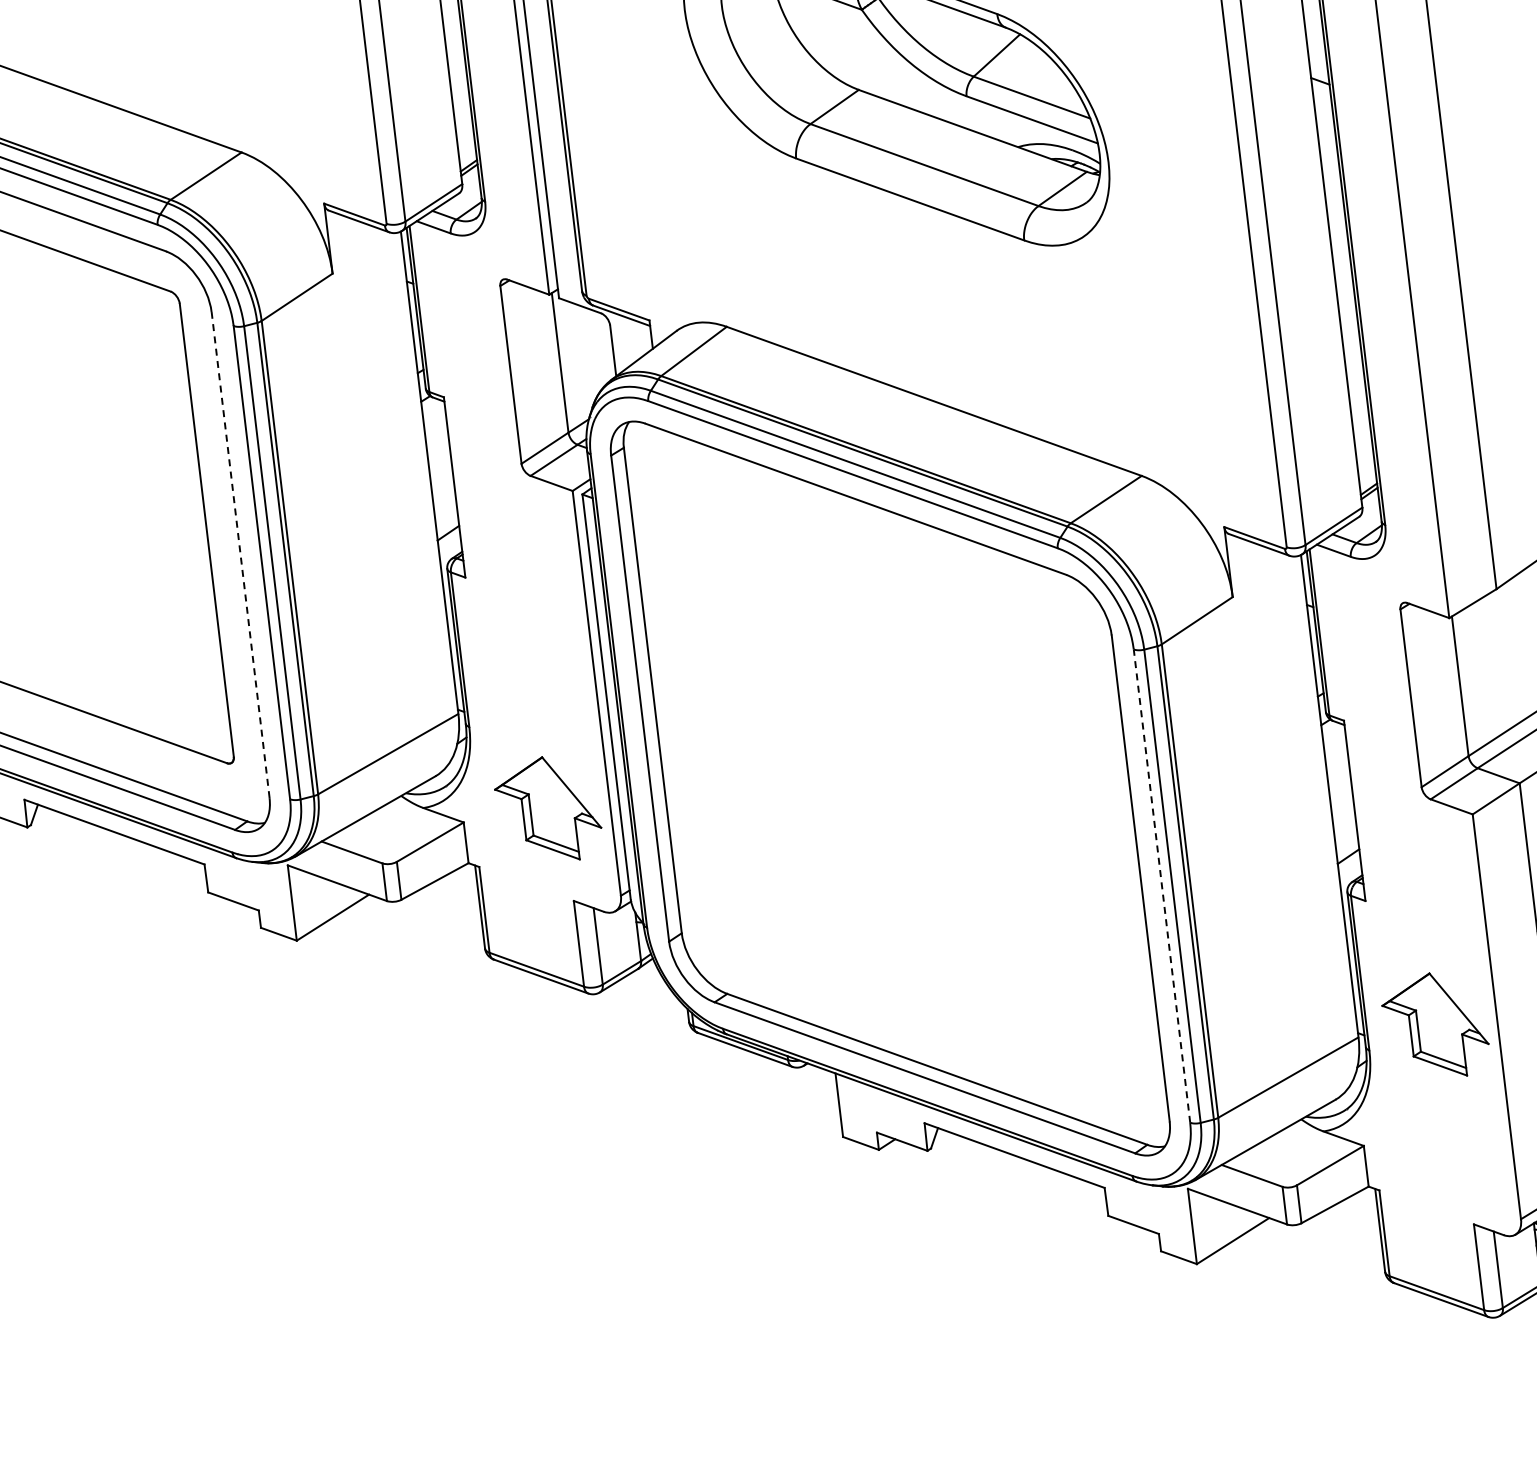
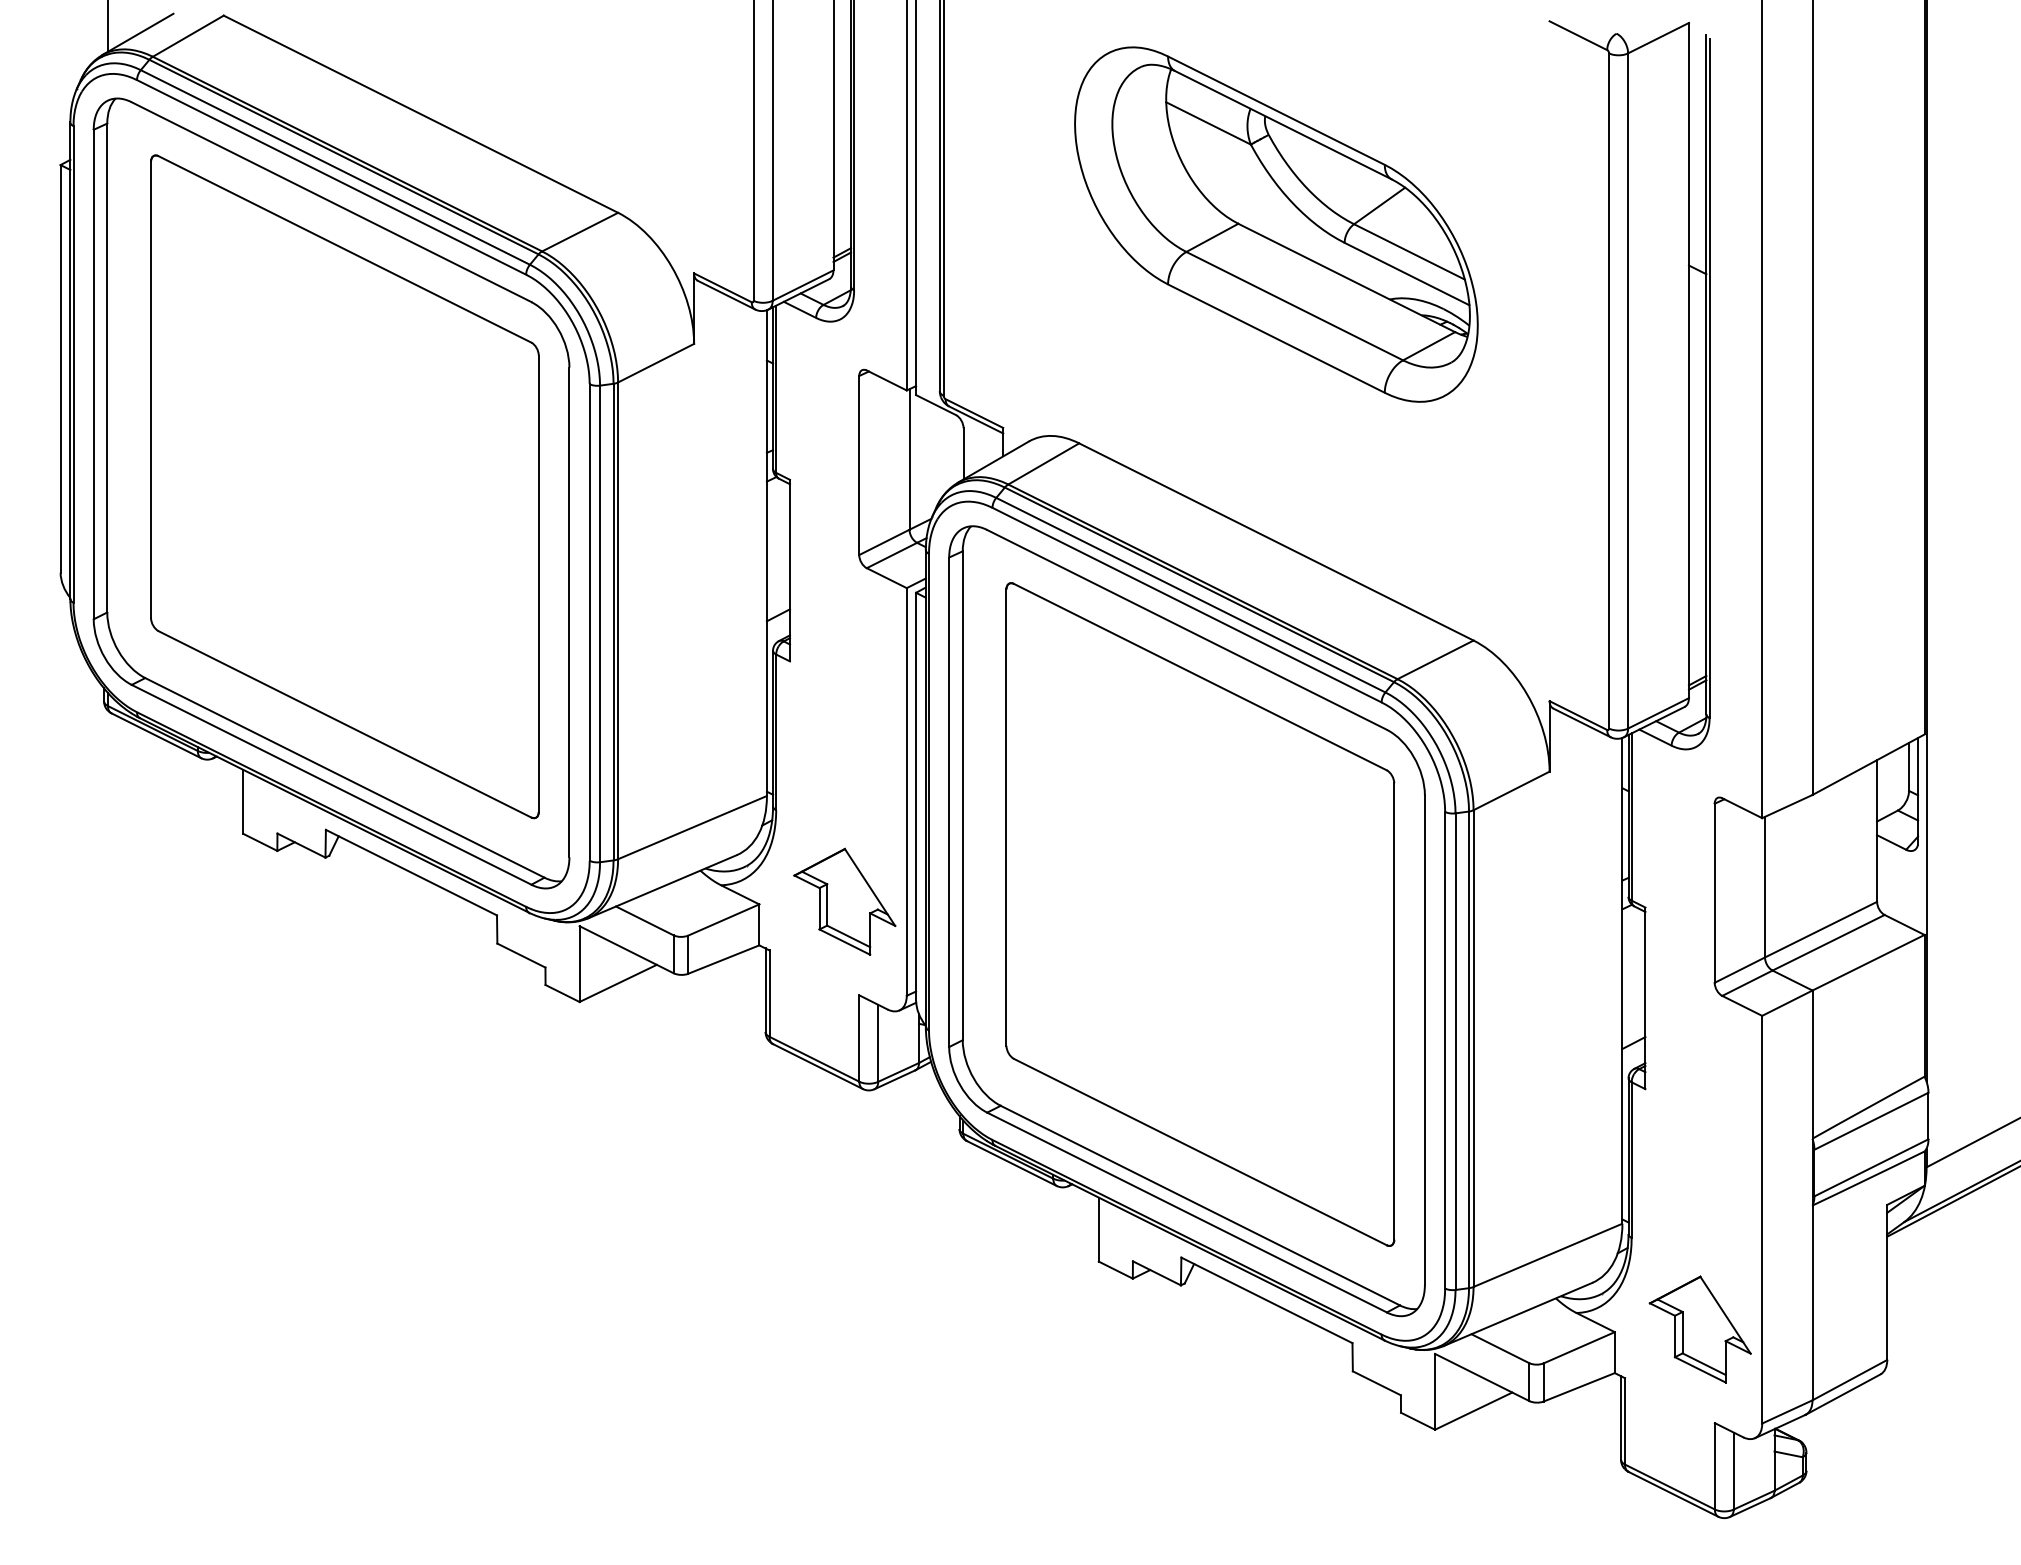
line: (240, 555) -> (569, 612), dashed -> solid
part: (902, 780) -> (1200, 914), added
line: (1162, 885) -> (1445, 1049), dashed -> solid
part: (1434, 1026) -> (1699, 1329), moved

